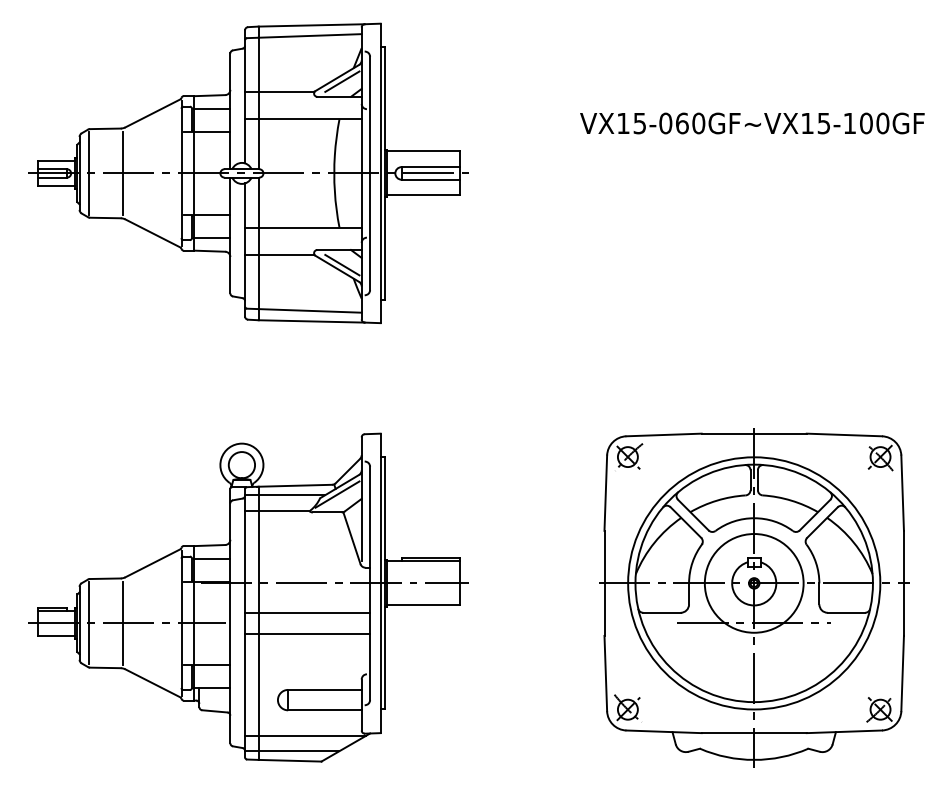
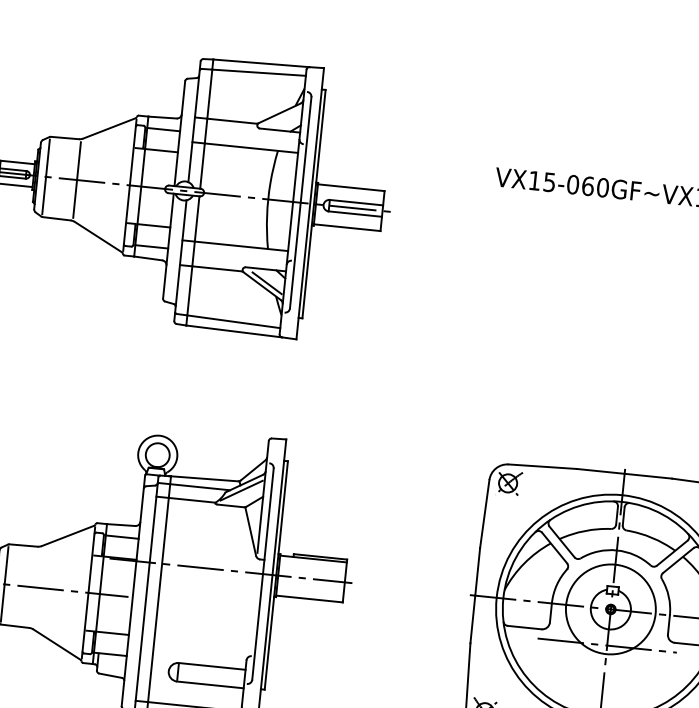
line: (342, 81) -> (284, 116), removed
line: (307, 612) -> (203, 594), removed
line: (123, 623) -> (35, 587), removed
line: (307, 633) -> (201, 613), removed

